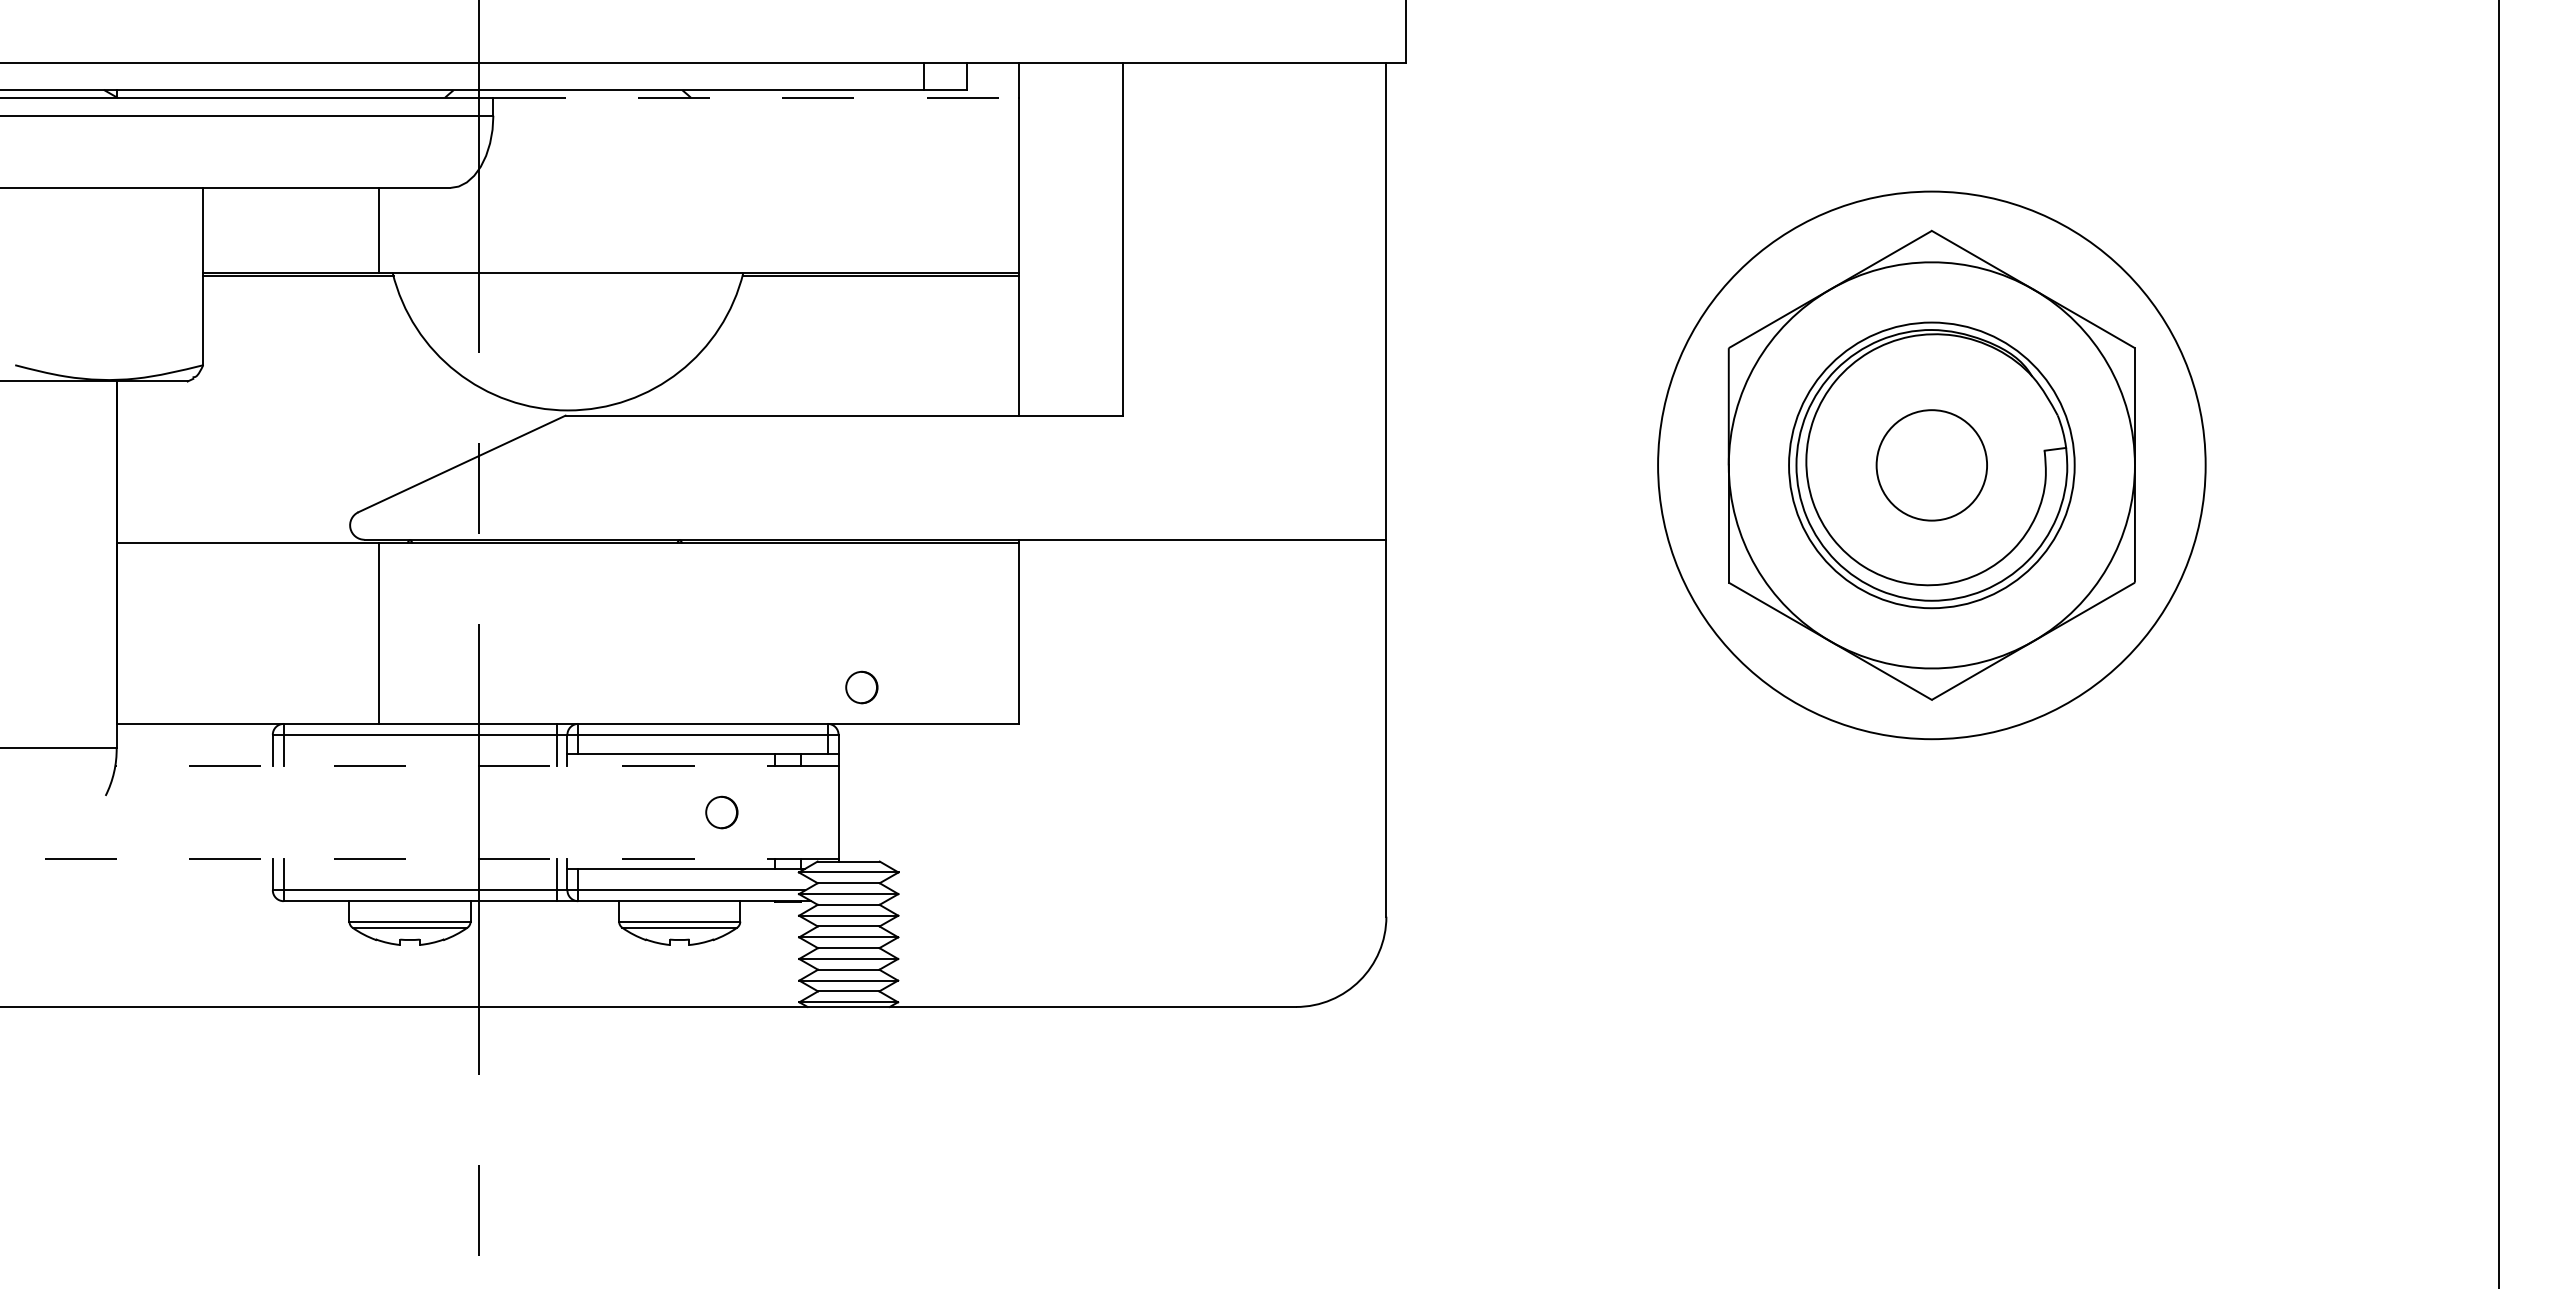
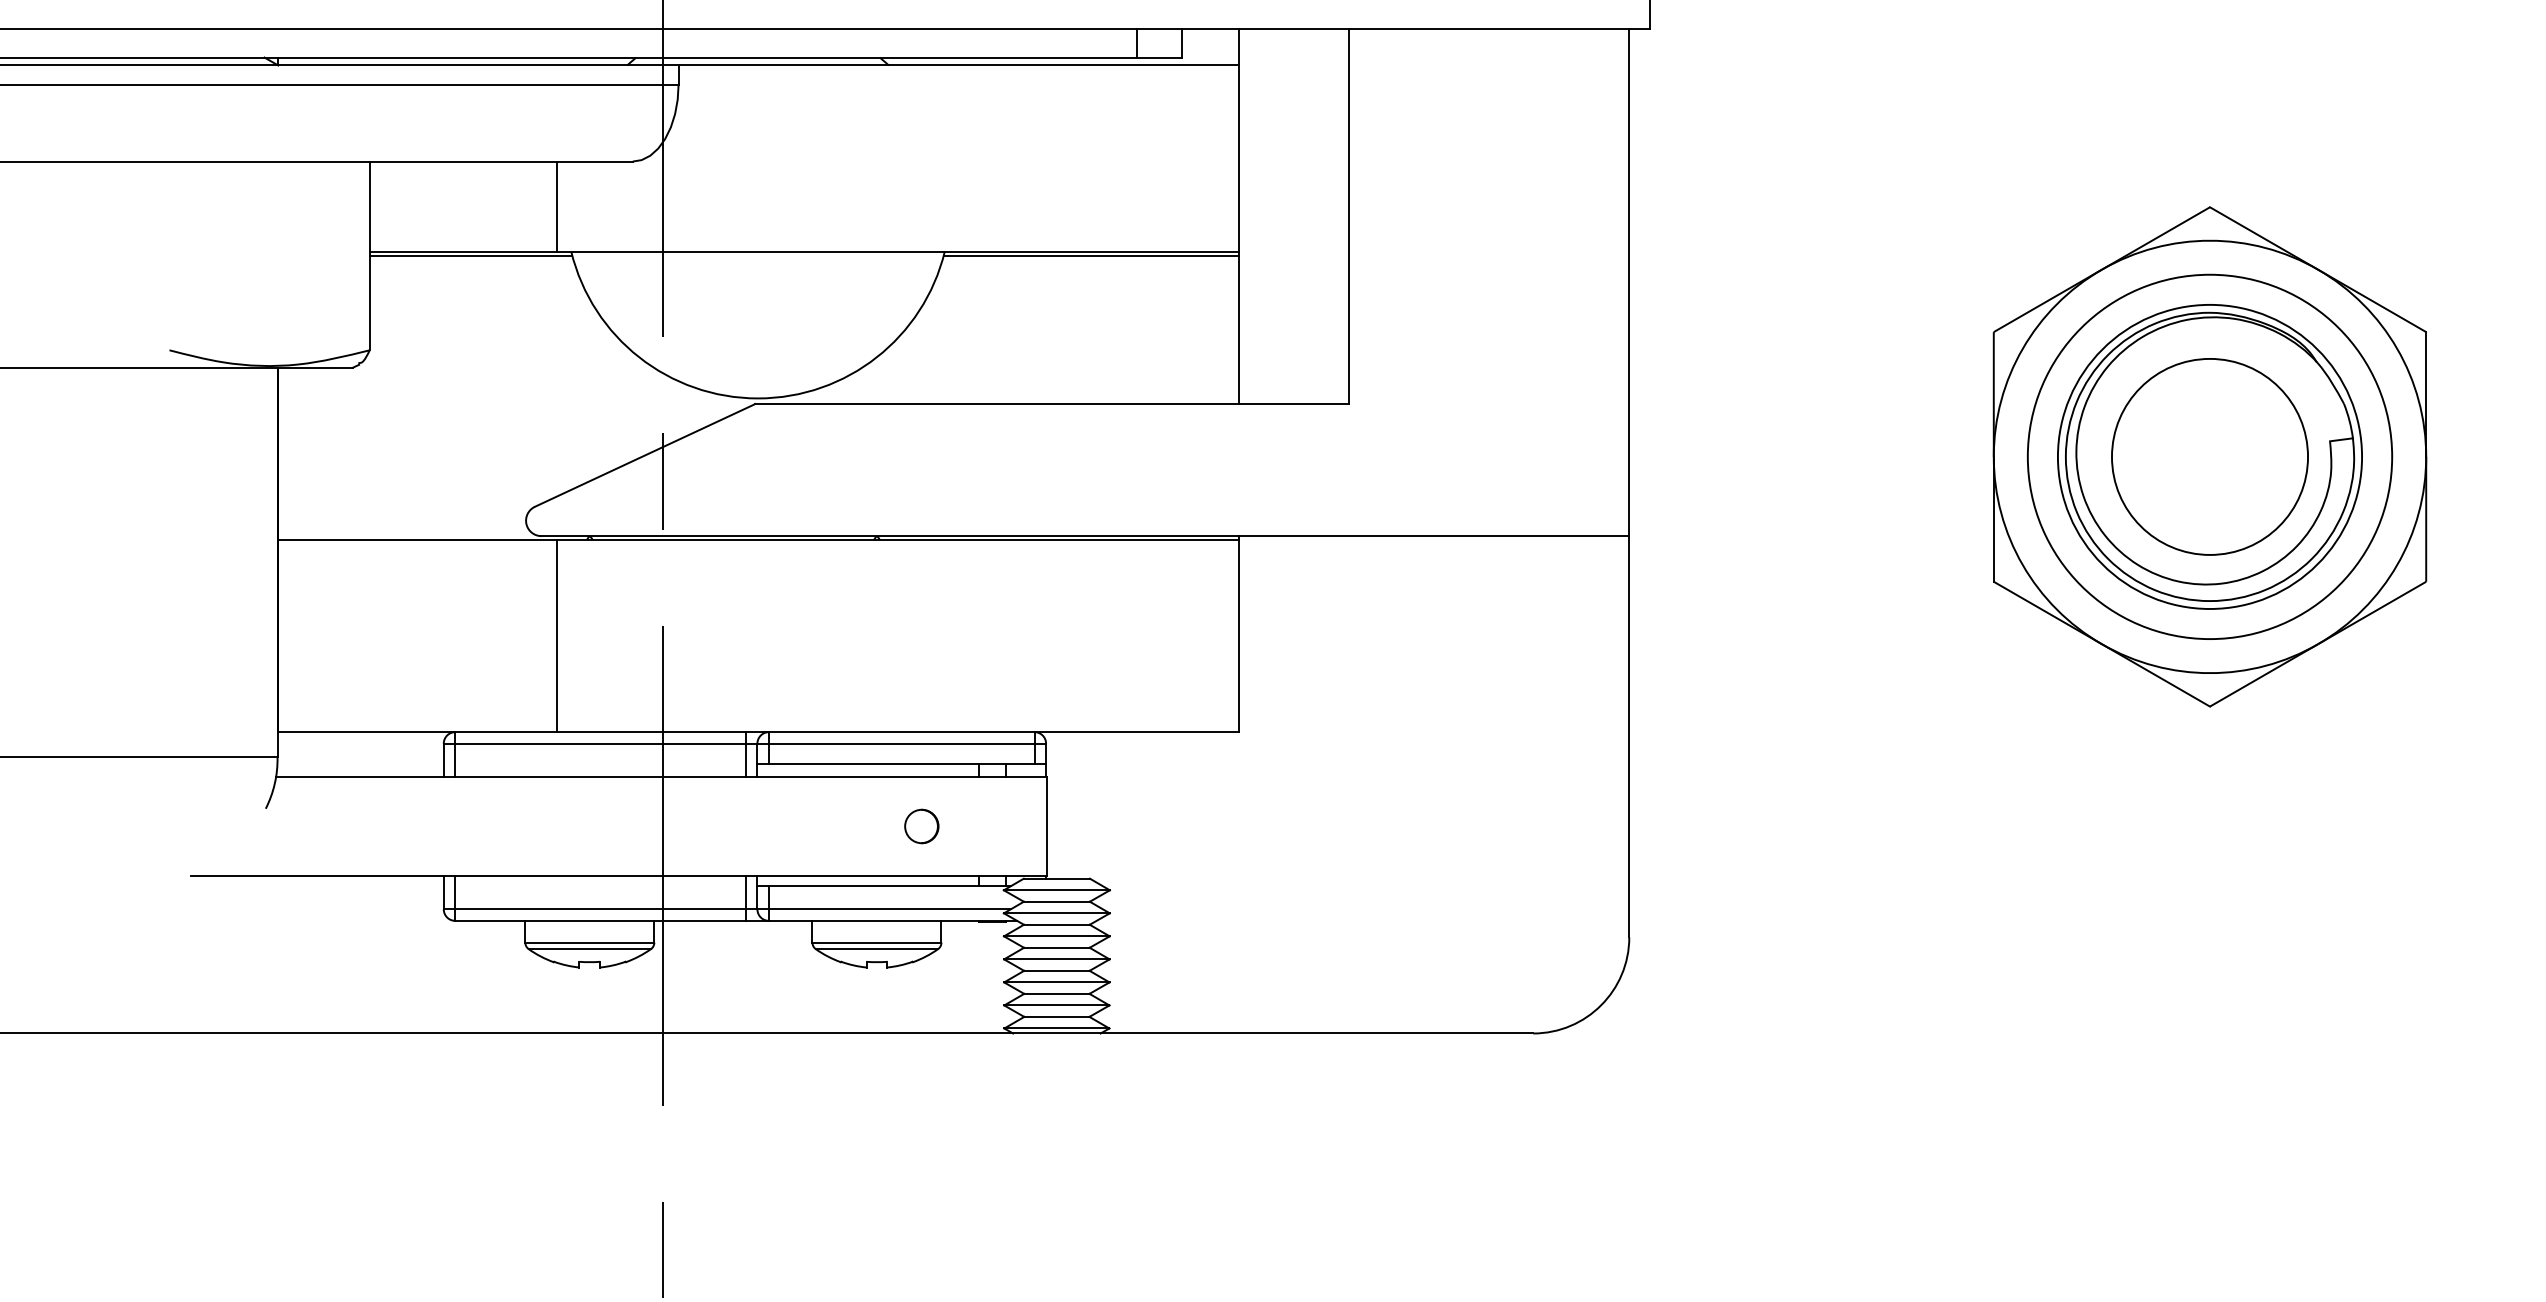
line: (756, 97) -> (958, 65), dashed -> solid
circle: (1931, 465) -> (2209, 457), size x0.62
circle: (1931, 465) -> (2209, 457), size x1.67
part: (861, 687) -> (1070, 693), removed
line: (477, 766) -> (661, 777), dashed -> solid
line: (436, 858) -> (618, 875), dashed -> solid

